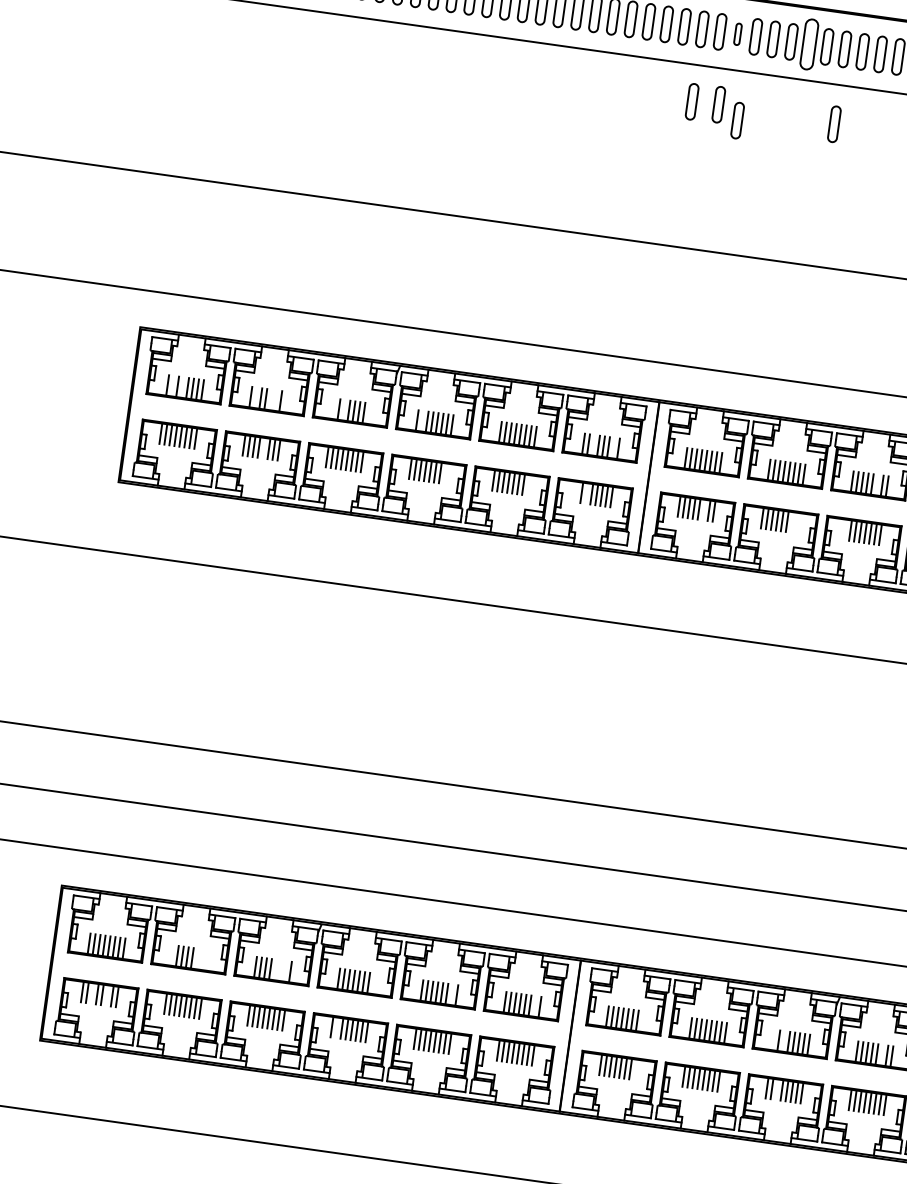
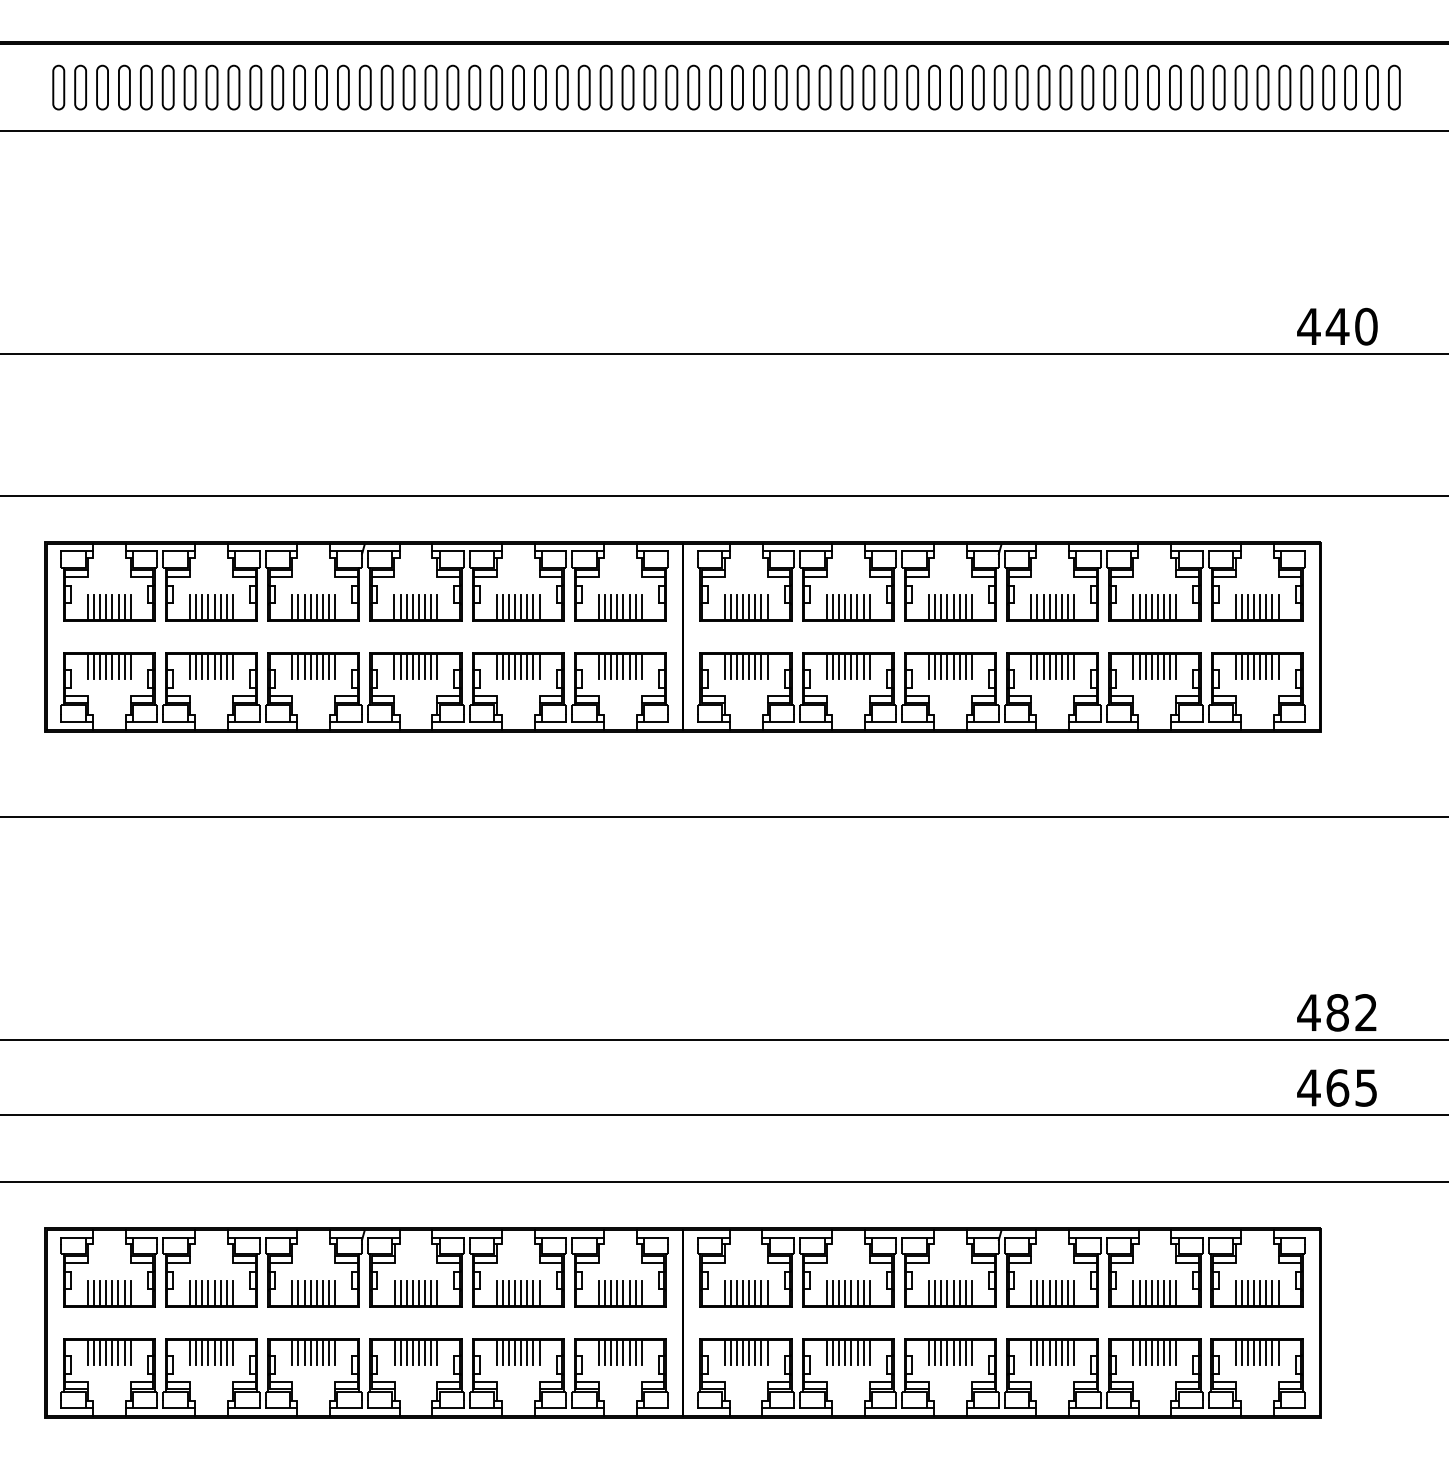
part: (737, 34) -> (715, 87), size x1.67
part: (808, 44) -> (802, 87), size x0.71
part: (691, 101) -> (671, 176), removed
part: (718, 104) -> (704, 175), removed
part: (737, 120) -> (729, 191), removed
part: (834, 124) -> (846, 179), removed
line: (172, 385) -> (93, 606), added
line: (182, 387) -> (106, 606), added
line: (256, 397) -> (196, 606), added
line: (270, 399) -> (214, 606), added
line: (275, 400) -> (220, 606), added
line: (285, 401) -> (232, 606), added
line: (334, 408) -> (292, 606), added
line: (344, 409) -> (304, 606), added
line: (369, 413) -> (335, 606), added
line: (422, 420) -> (400, 606), added
line: (593, 444) -> (611, 606), added
line: (264, 447) -> (214, 665), added
line: (613, 447) -> (635, 606), added
line: (445, 472) -> (437, 665), added
line: (528, 484) -> (539, 665), added
line: (877, 484) -> (959, 606), added
line: (576, 491) -> (598, 665), added
line: (587, 492) -> (611, 665), added
line: (704, 509) -> (755, 665), added
line: (792, 521) -> (863, 665), added
line: (797, 522) -> (869, 665), added
line: (845, 529) -> (929, 665), added
line: (172, 954) -> (190, 1292), added
line: (197, 958) -> (220, 1292), added
line: (202, 959) -> (226, 1292), added
line: (206, 959) -> (232, 1292), added
line: (275, 969) -> (316, 1292), added
line: (280, 970) -> (322, 1292), added
line: (285, 970) -> (329, 1292), added
line: (373, 983) -> (437, 1292), added
line: (92, 993) -> (100, 1352), added
line: (451, 994) -> (533, 1292), added
line: (107, 995) -> (118, 1352), added
line: (534, 1005) -> (635, 1292), added
line: (642, 1020) -> (767, 1292), added
line: (336, 1027) -> (400, 1352), added
line: (774, 1039) -> (929, 1292), added
line: (784, 1040) -> (941, 1292), added
line: (881, 1054) -> (1061, 1292), added
line: (635, 1069) -> (767, 1352), added
line: (777, 1089) -> (941, 1352), added

